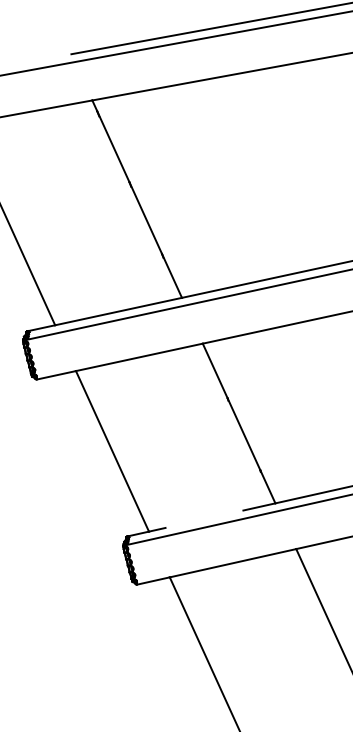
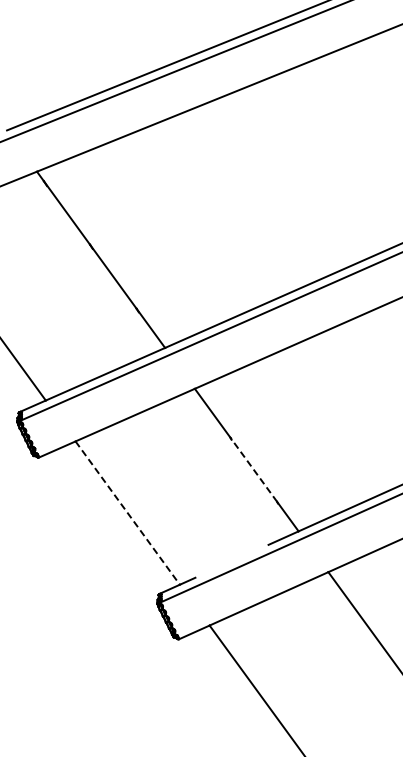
line: (243, 434) -> (253, 469), solid -> dashed
line: (112, 451) -> (127, 513), solid -> dashed

